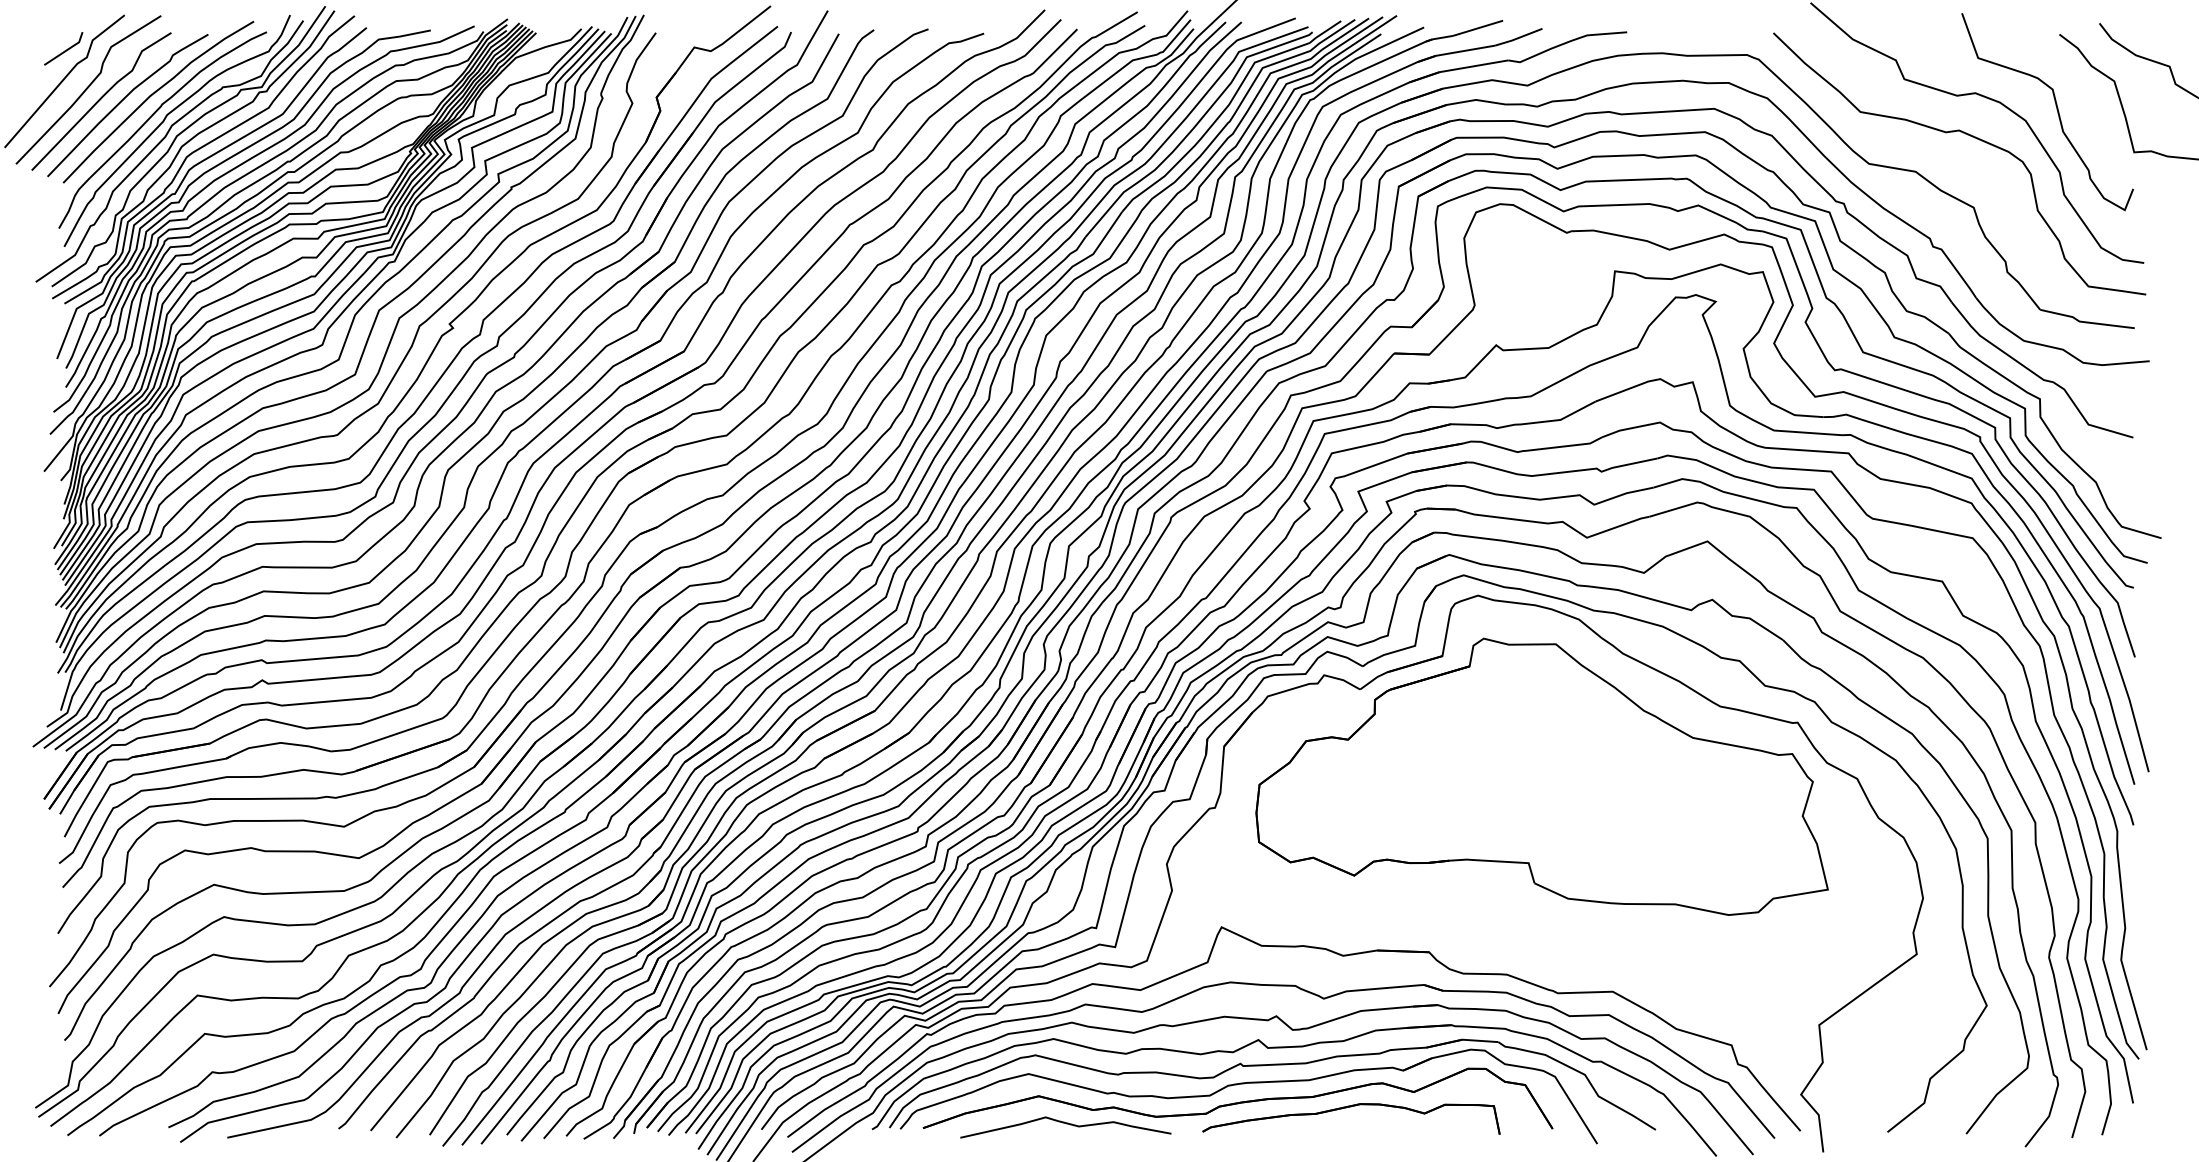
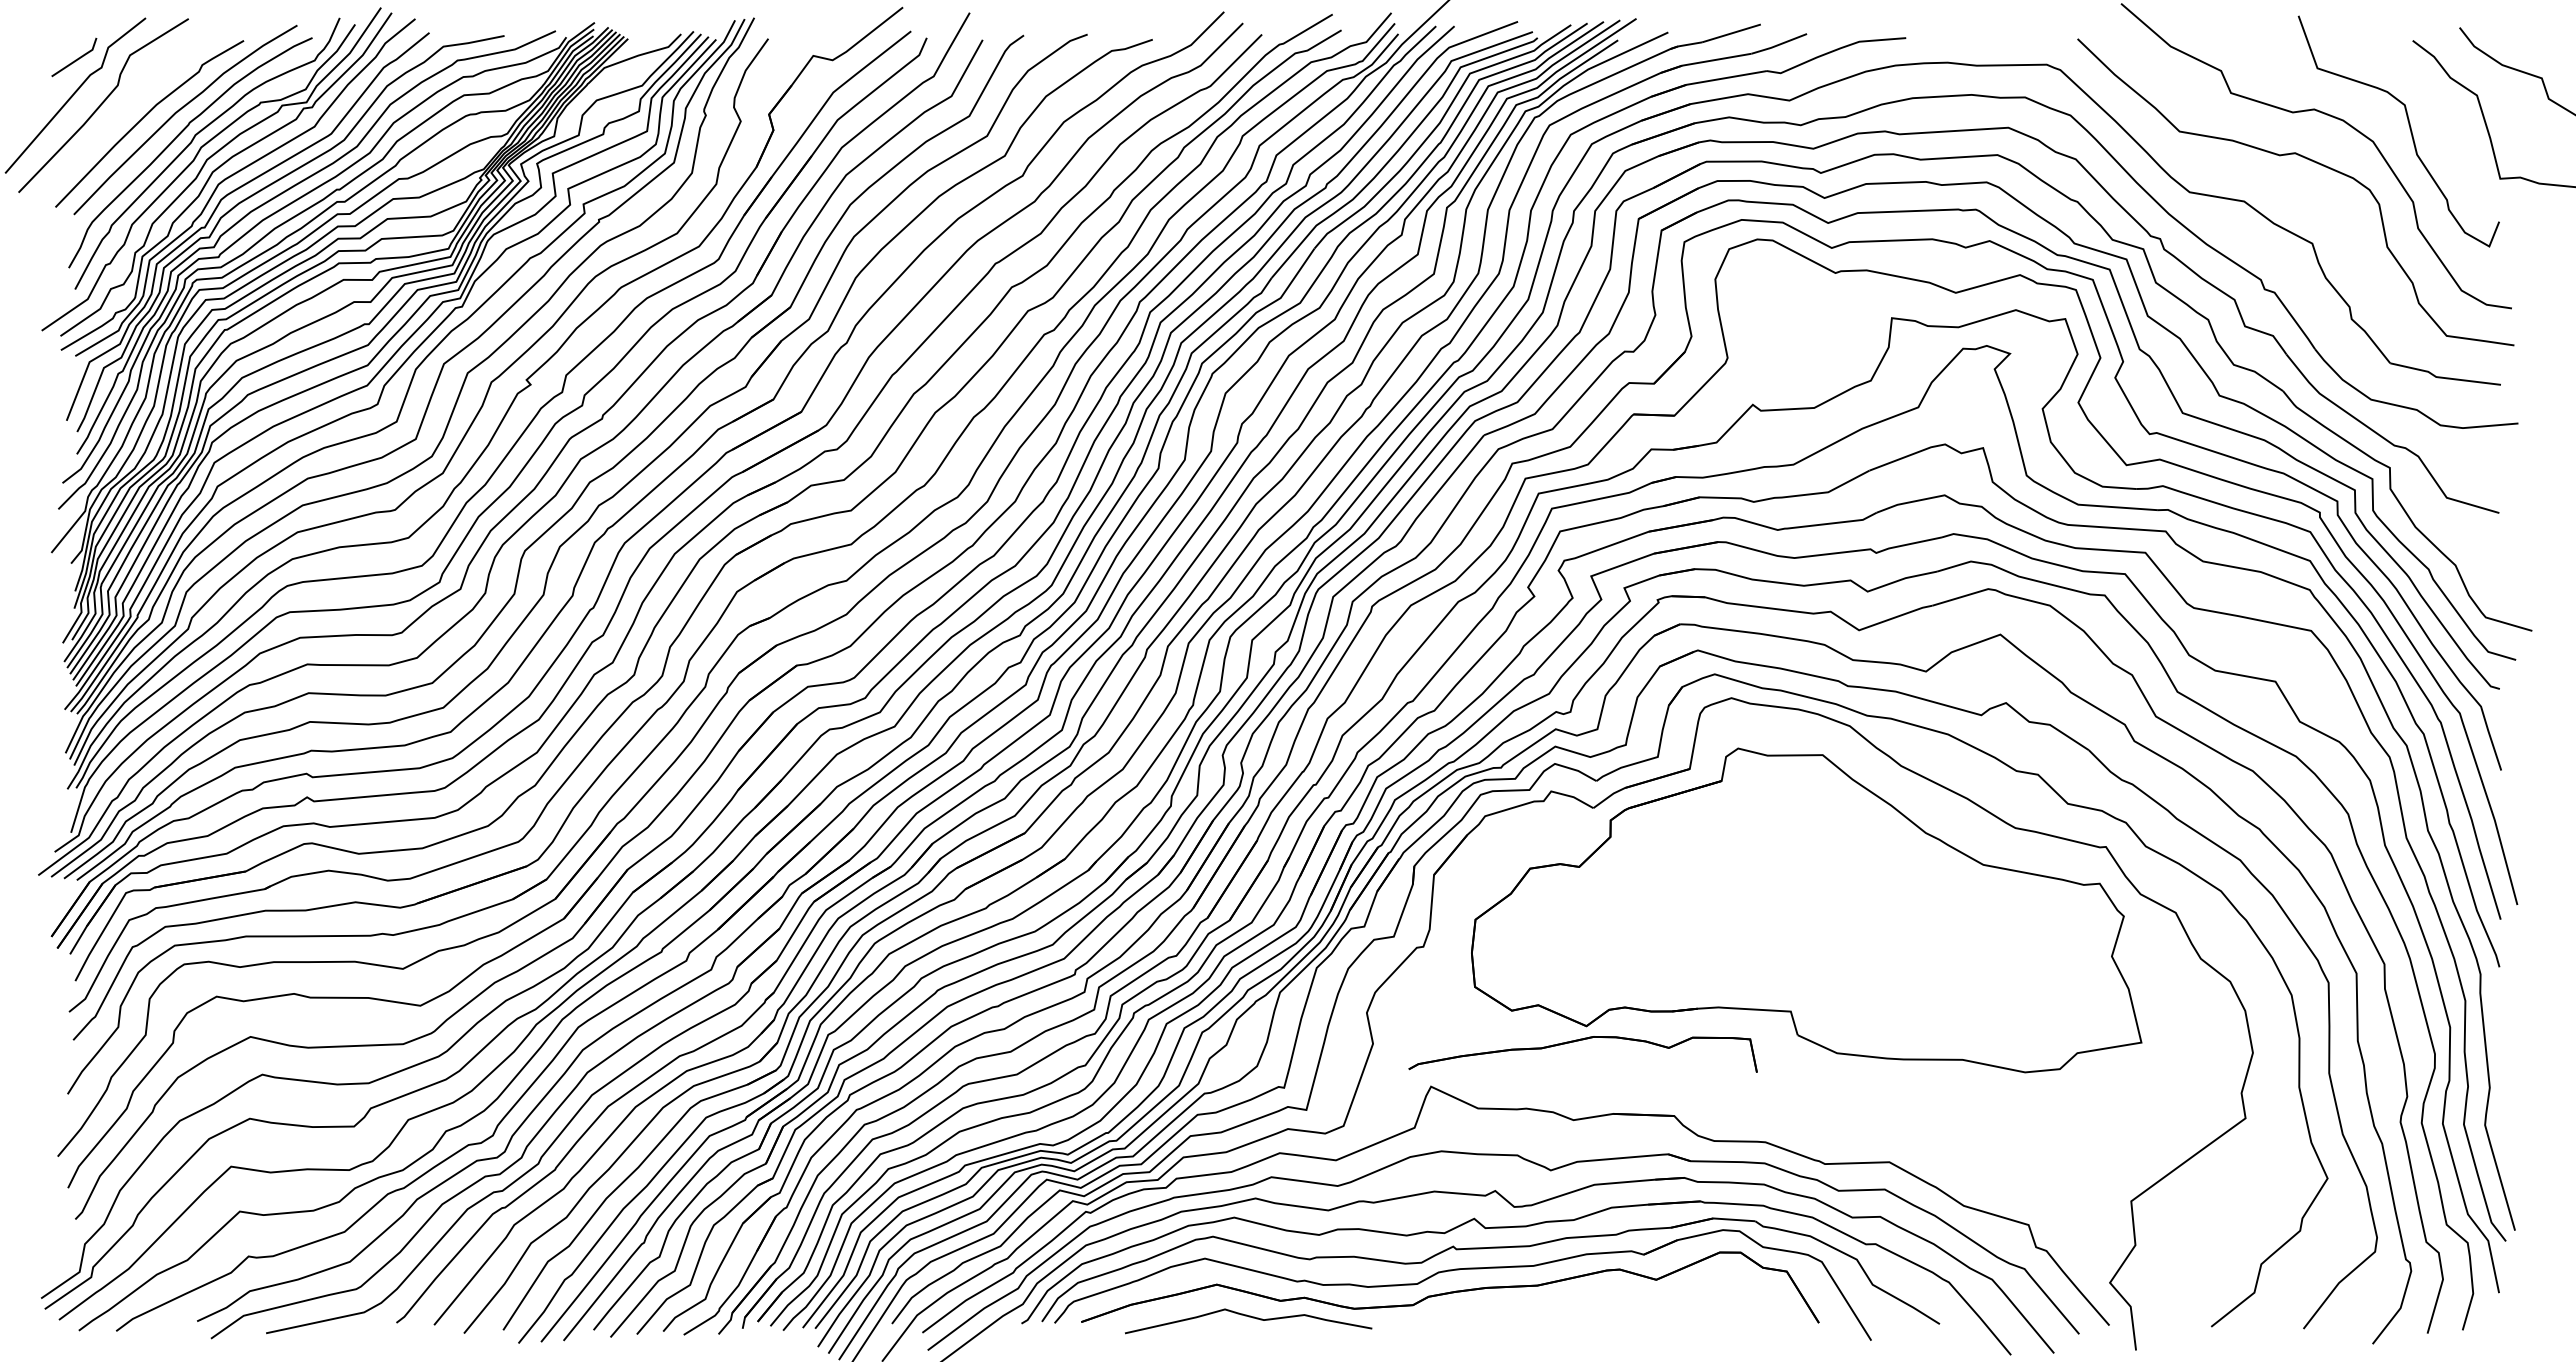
curve: (100, 100) -> (117, 117), removed
part: (1347, 1108) -> (1578, 1041), moved

